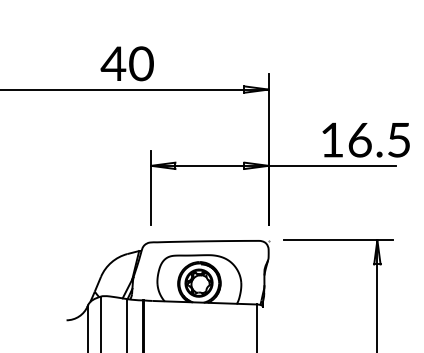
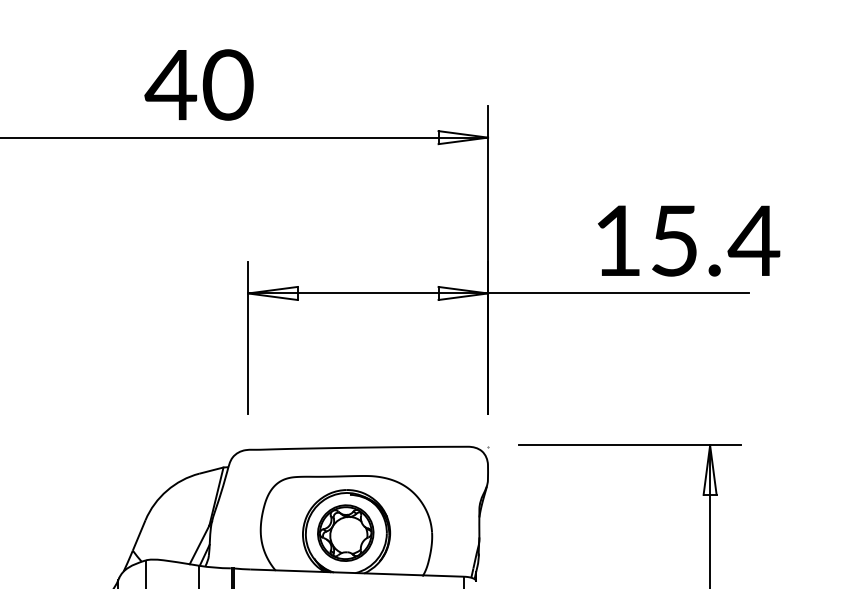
text: (379, 140) -> (714, 241), 16.5 -> 15.4

